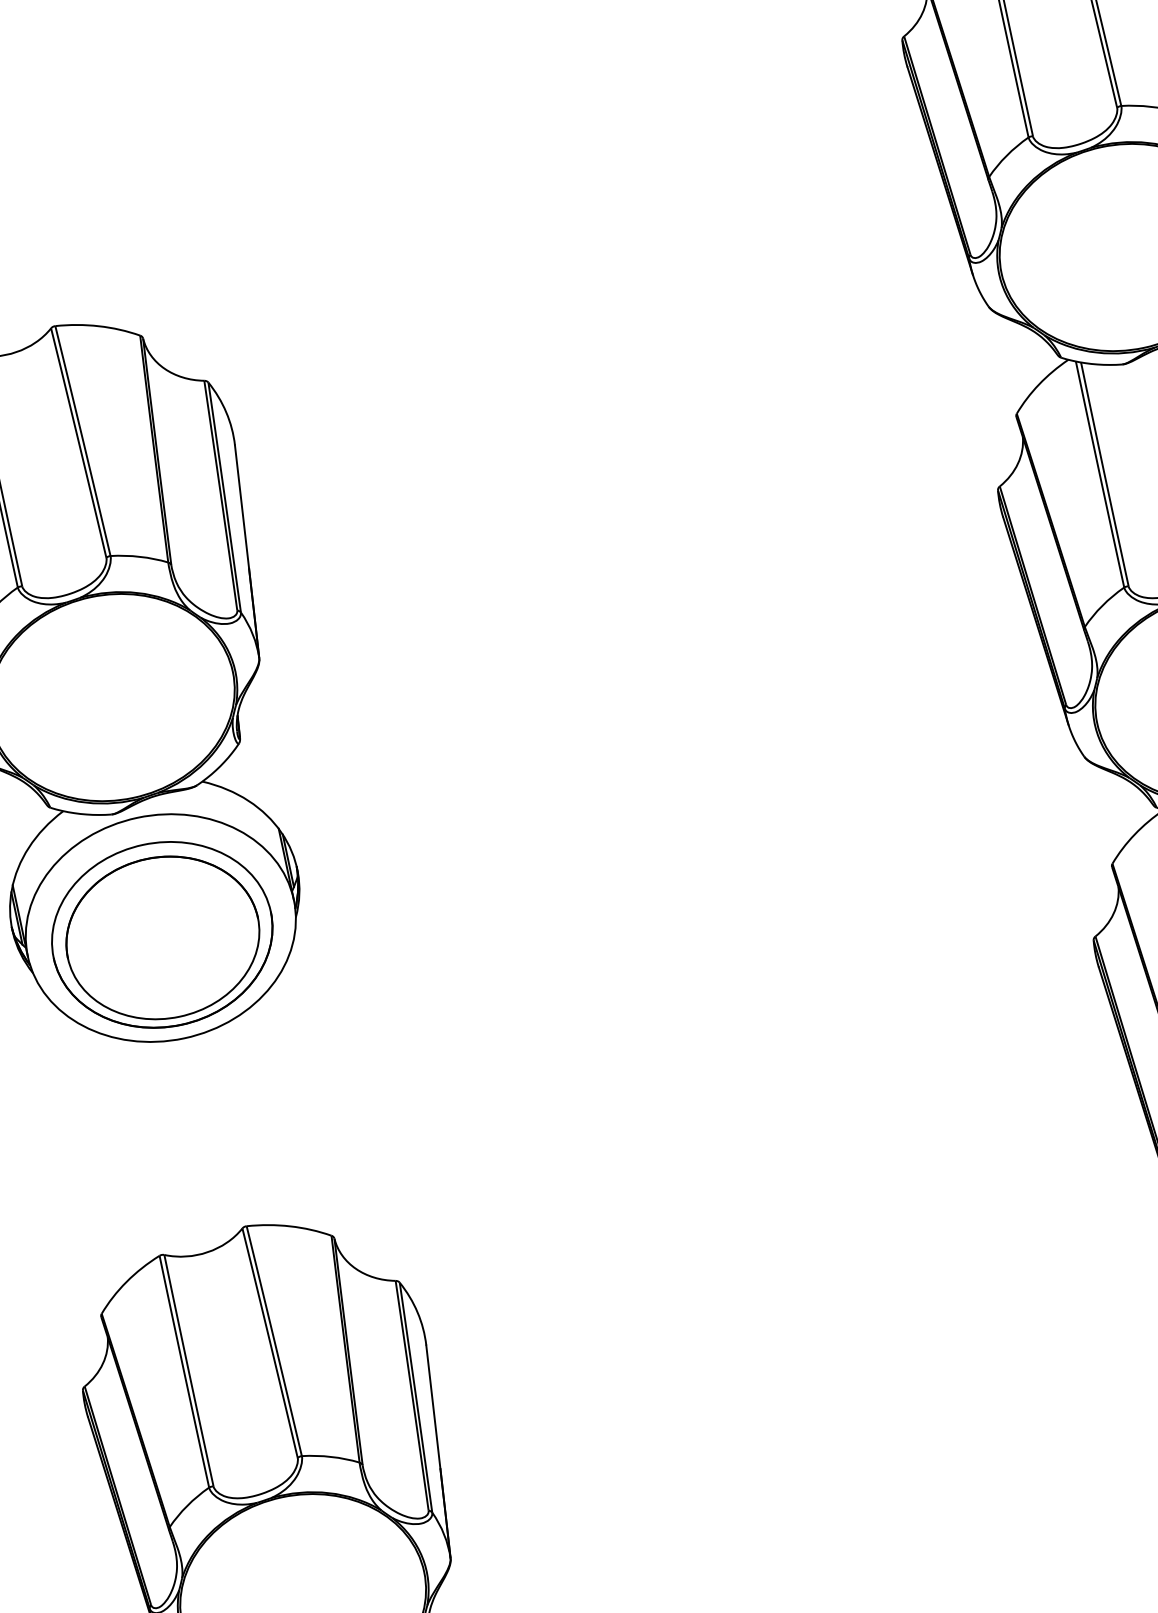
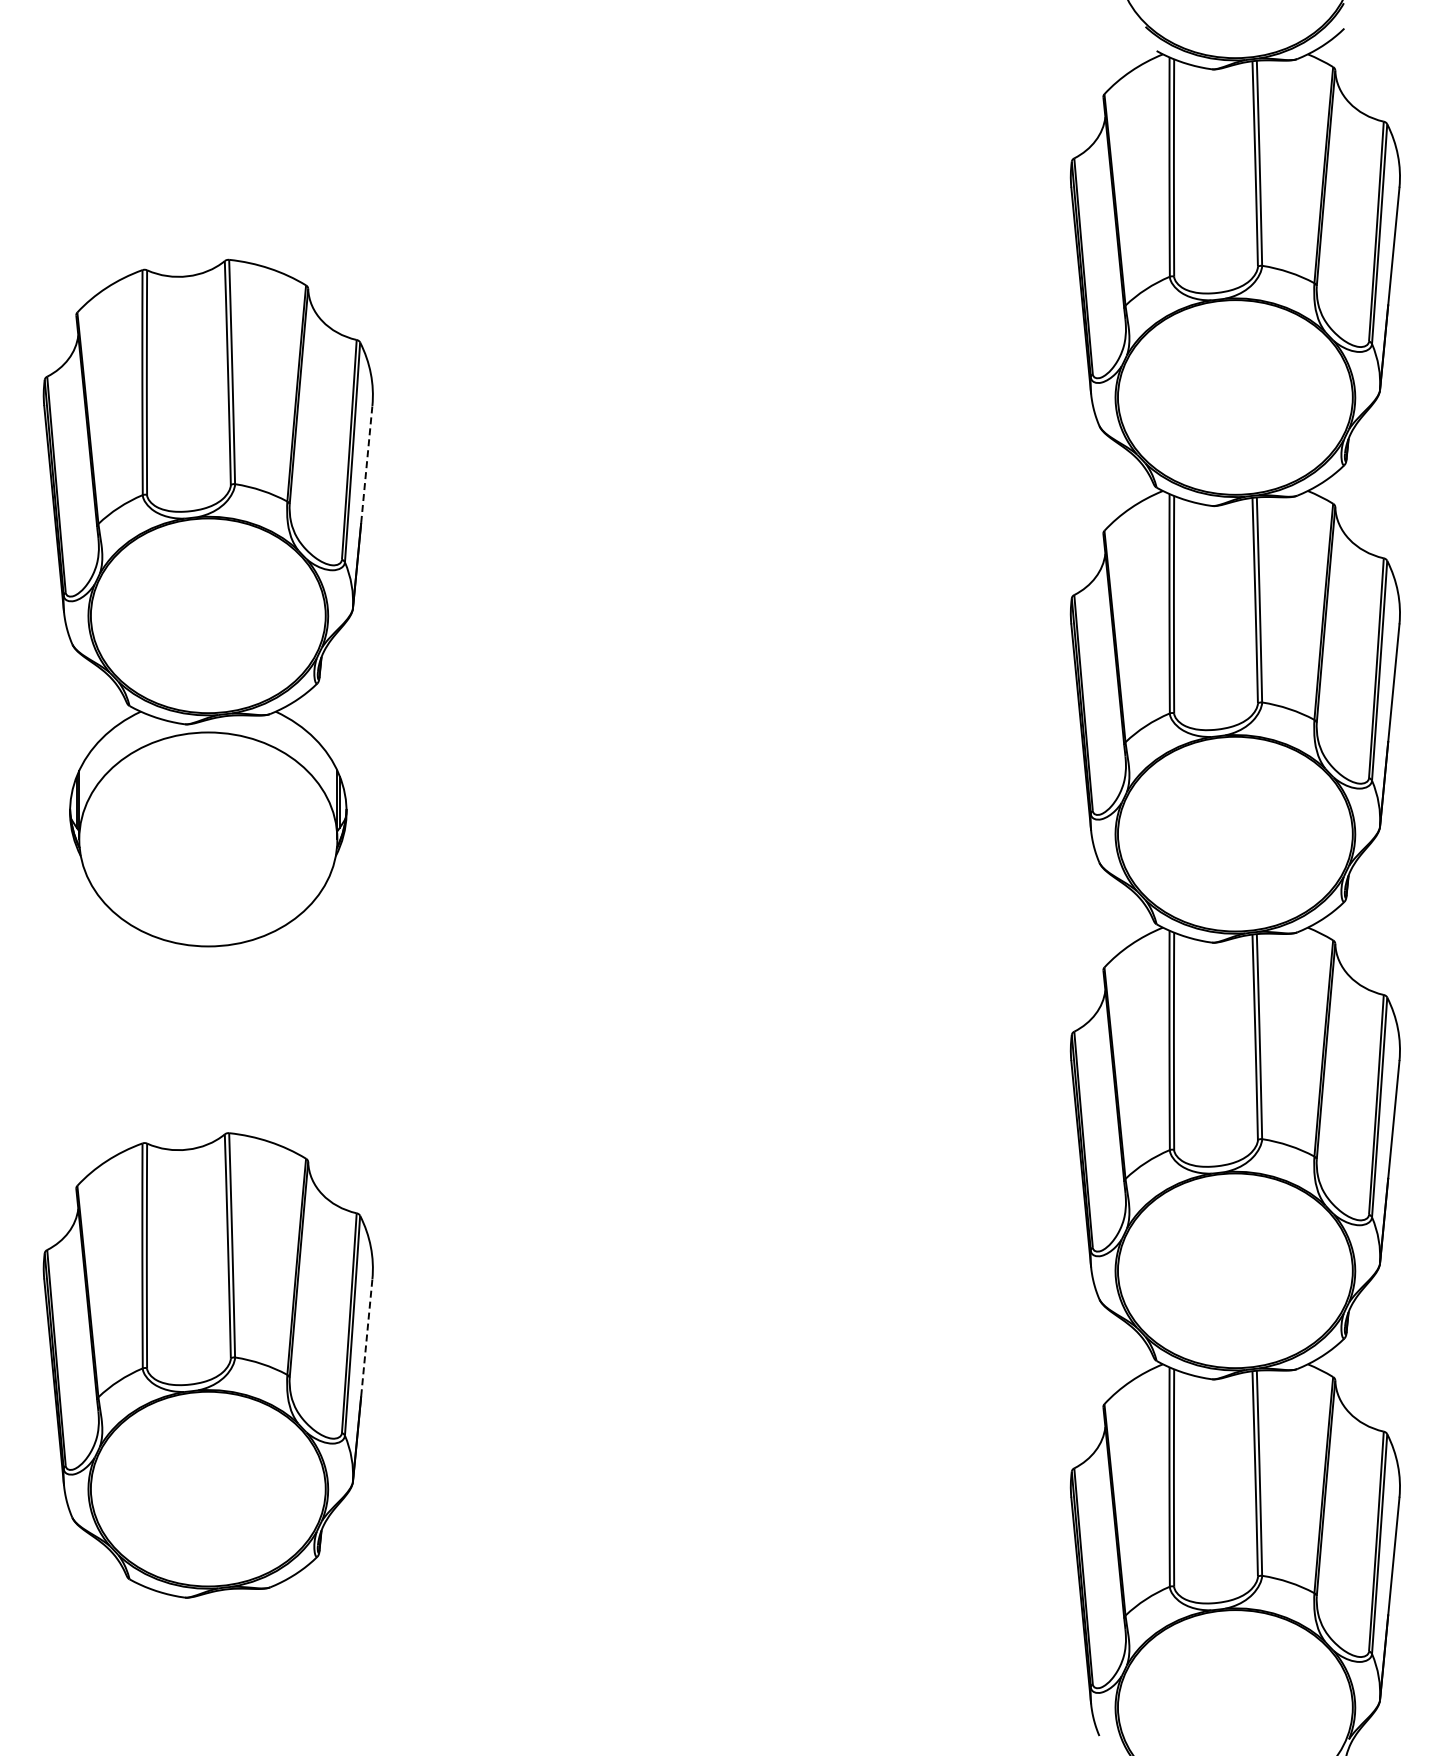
line: (241, 506) -> (366, 464), solid -> dashed
part: (162, 934) -> (208, 845), removed
line: (432, 1406) -> (366, 1337), solid -> dashed

